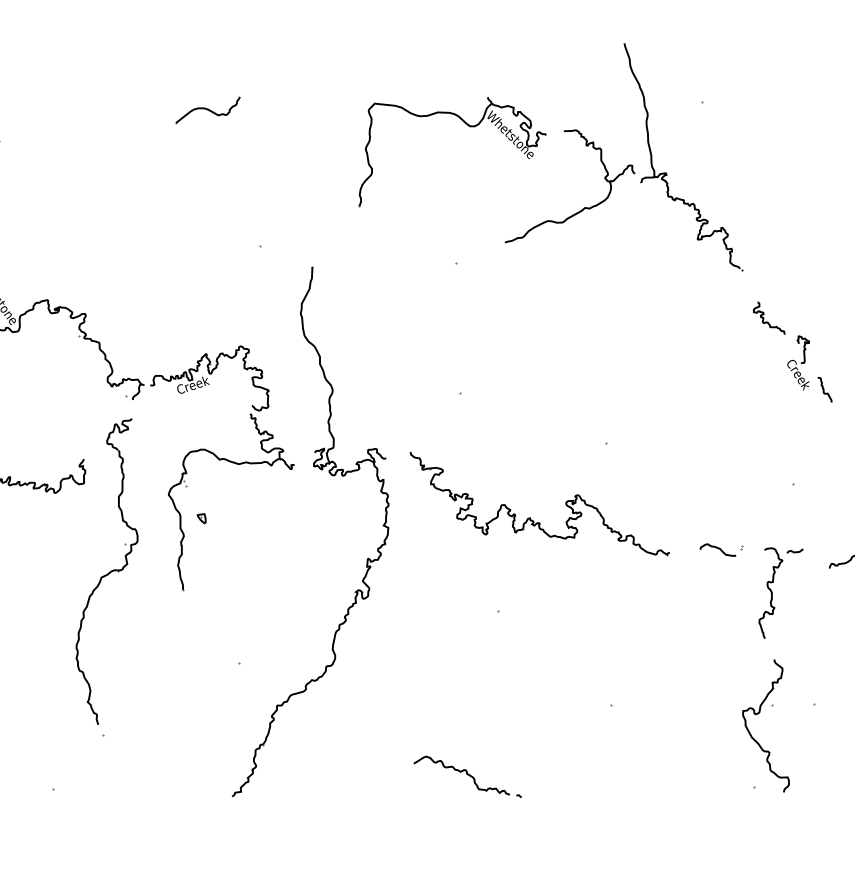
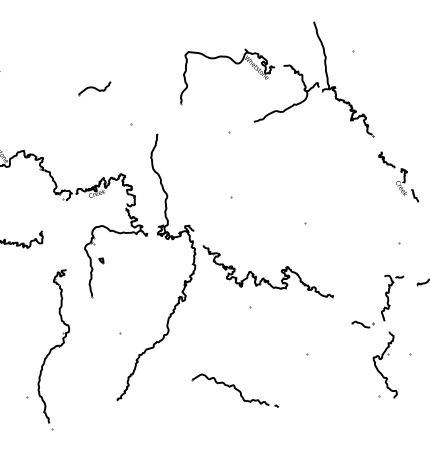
part: (207, 110) -> (94, 88), moved
part: (531, 516) -> (264, 277), moved
part: (720, 549) -> (362, 324), moved
part: (106, 577) -> (53, 349), moved
part: (466, 776) -> (234, 390), size x1.6

